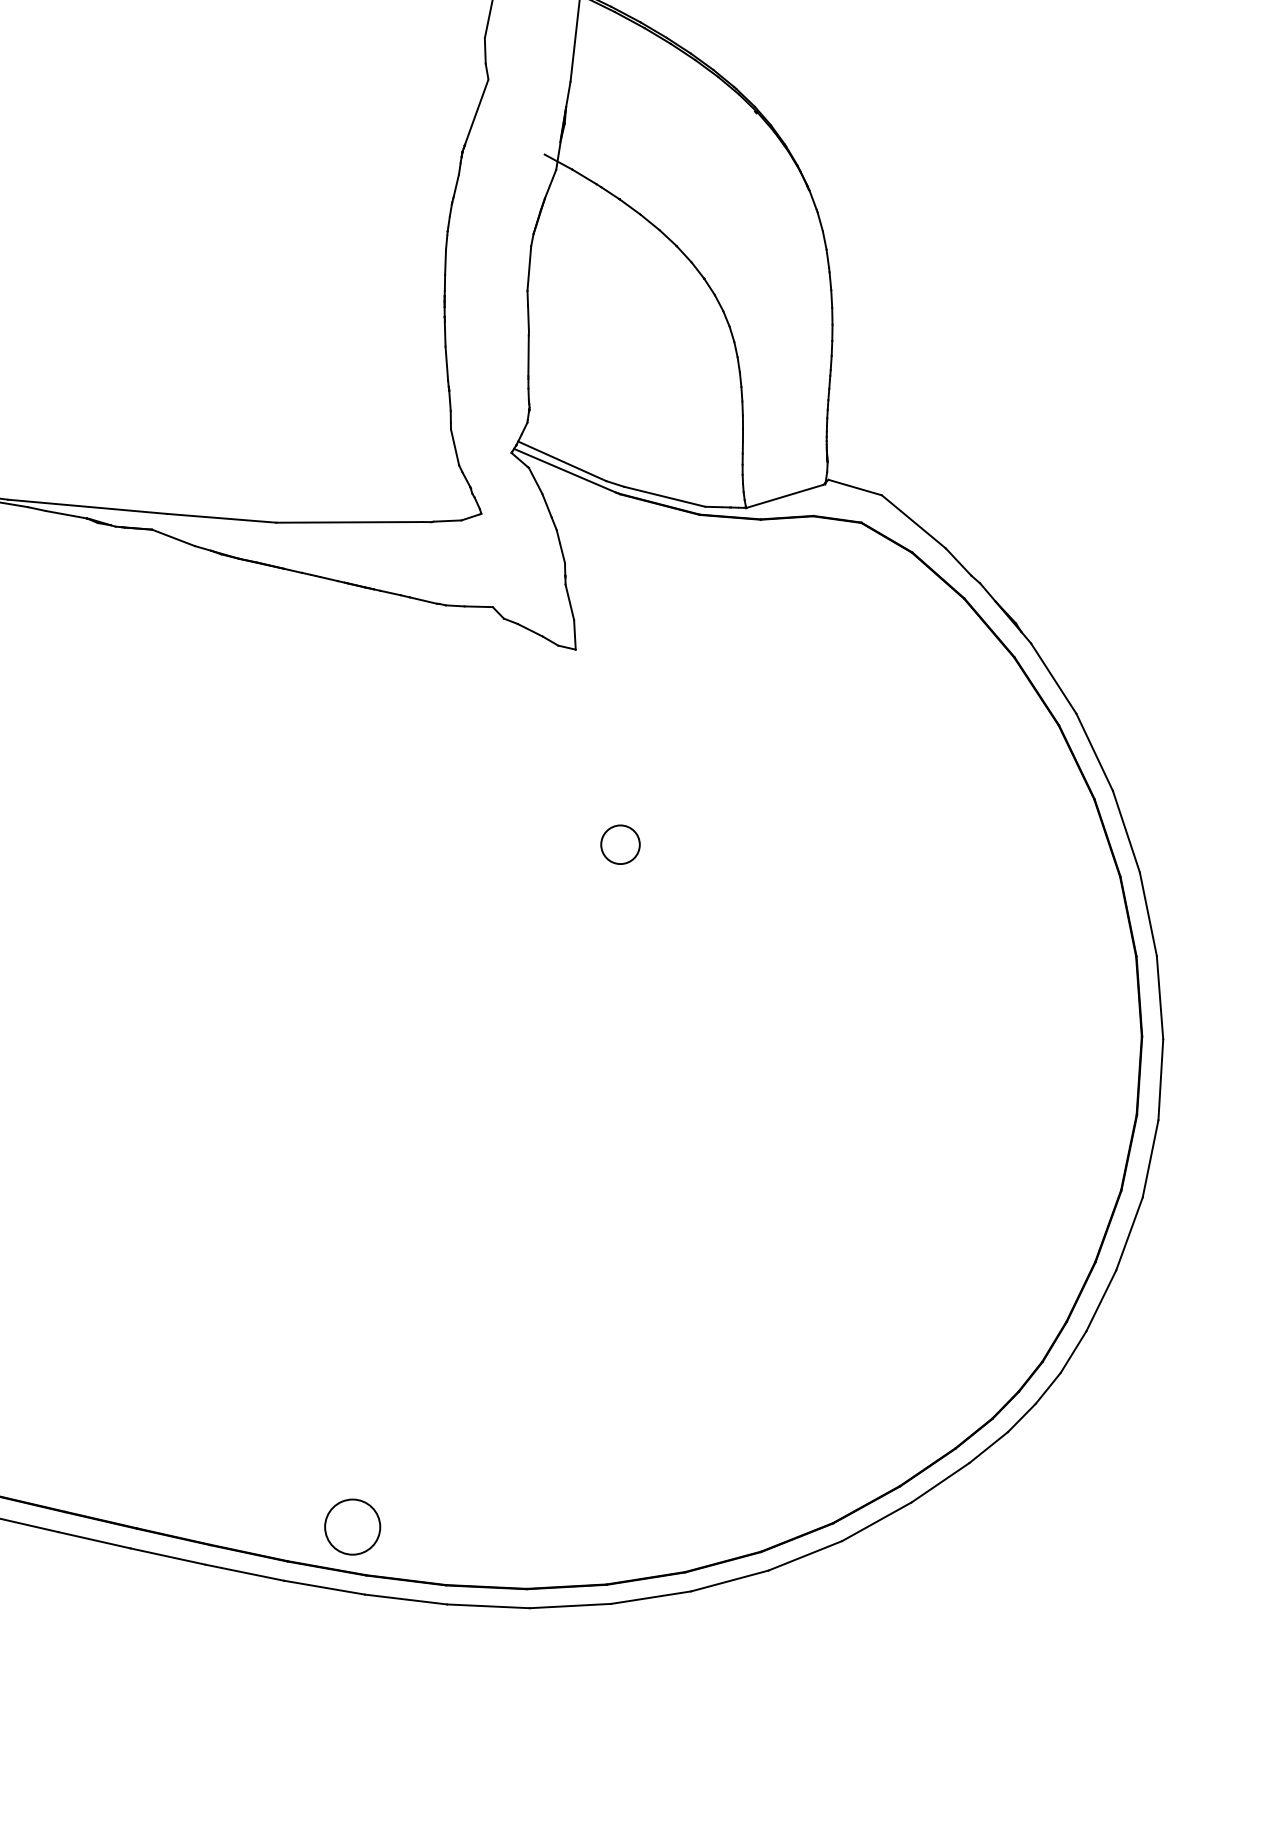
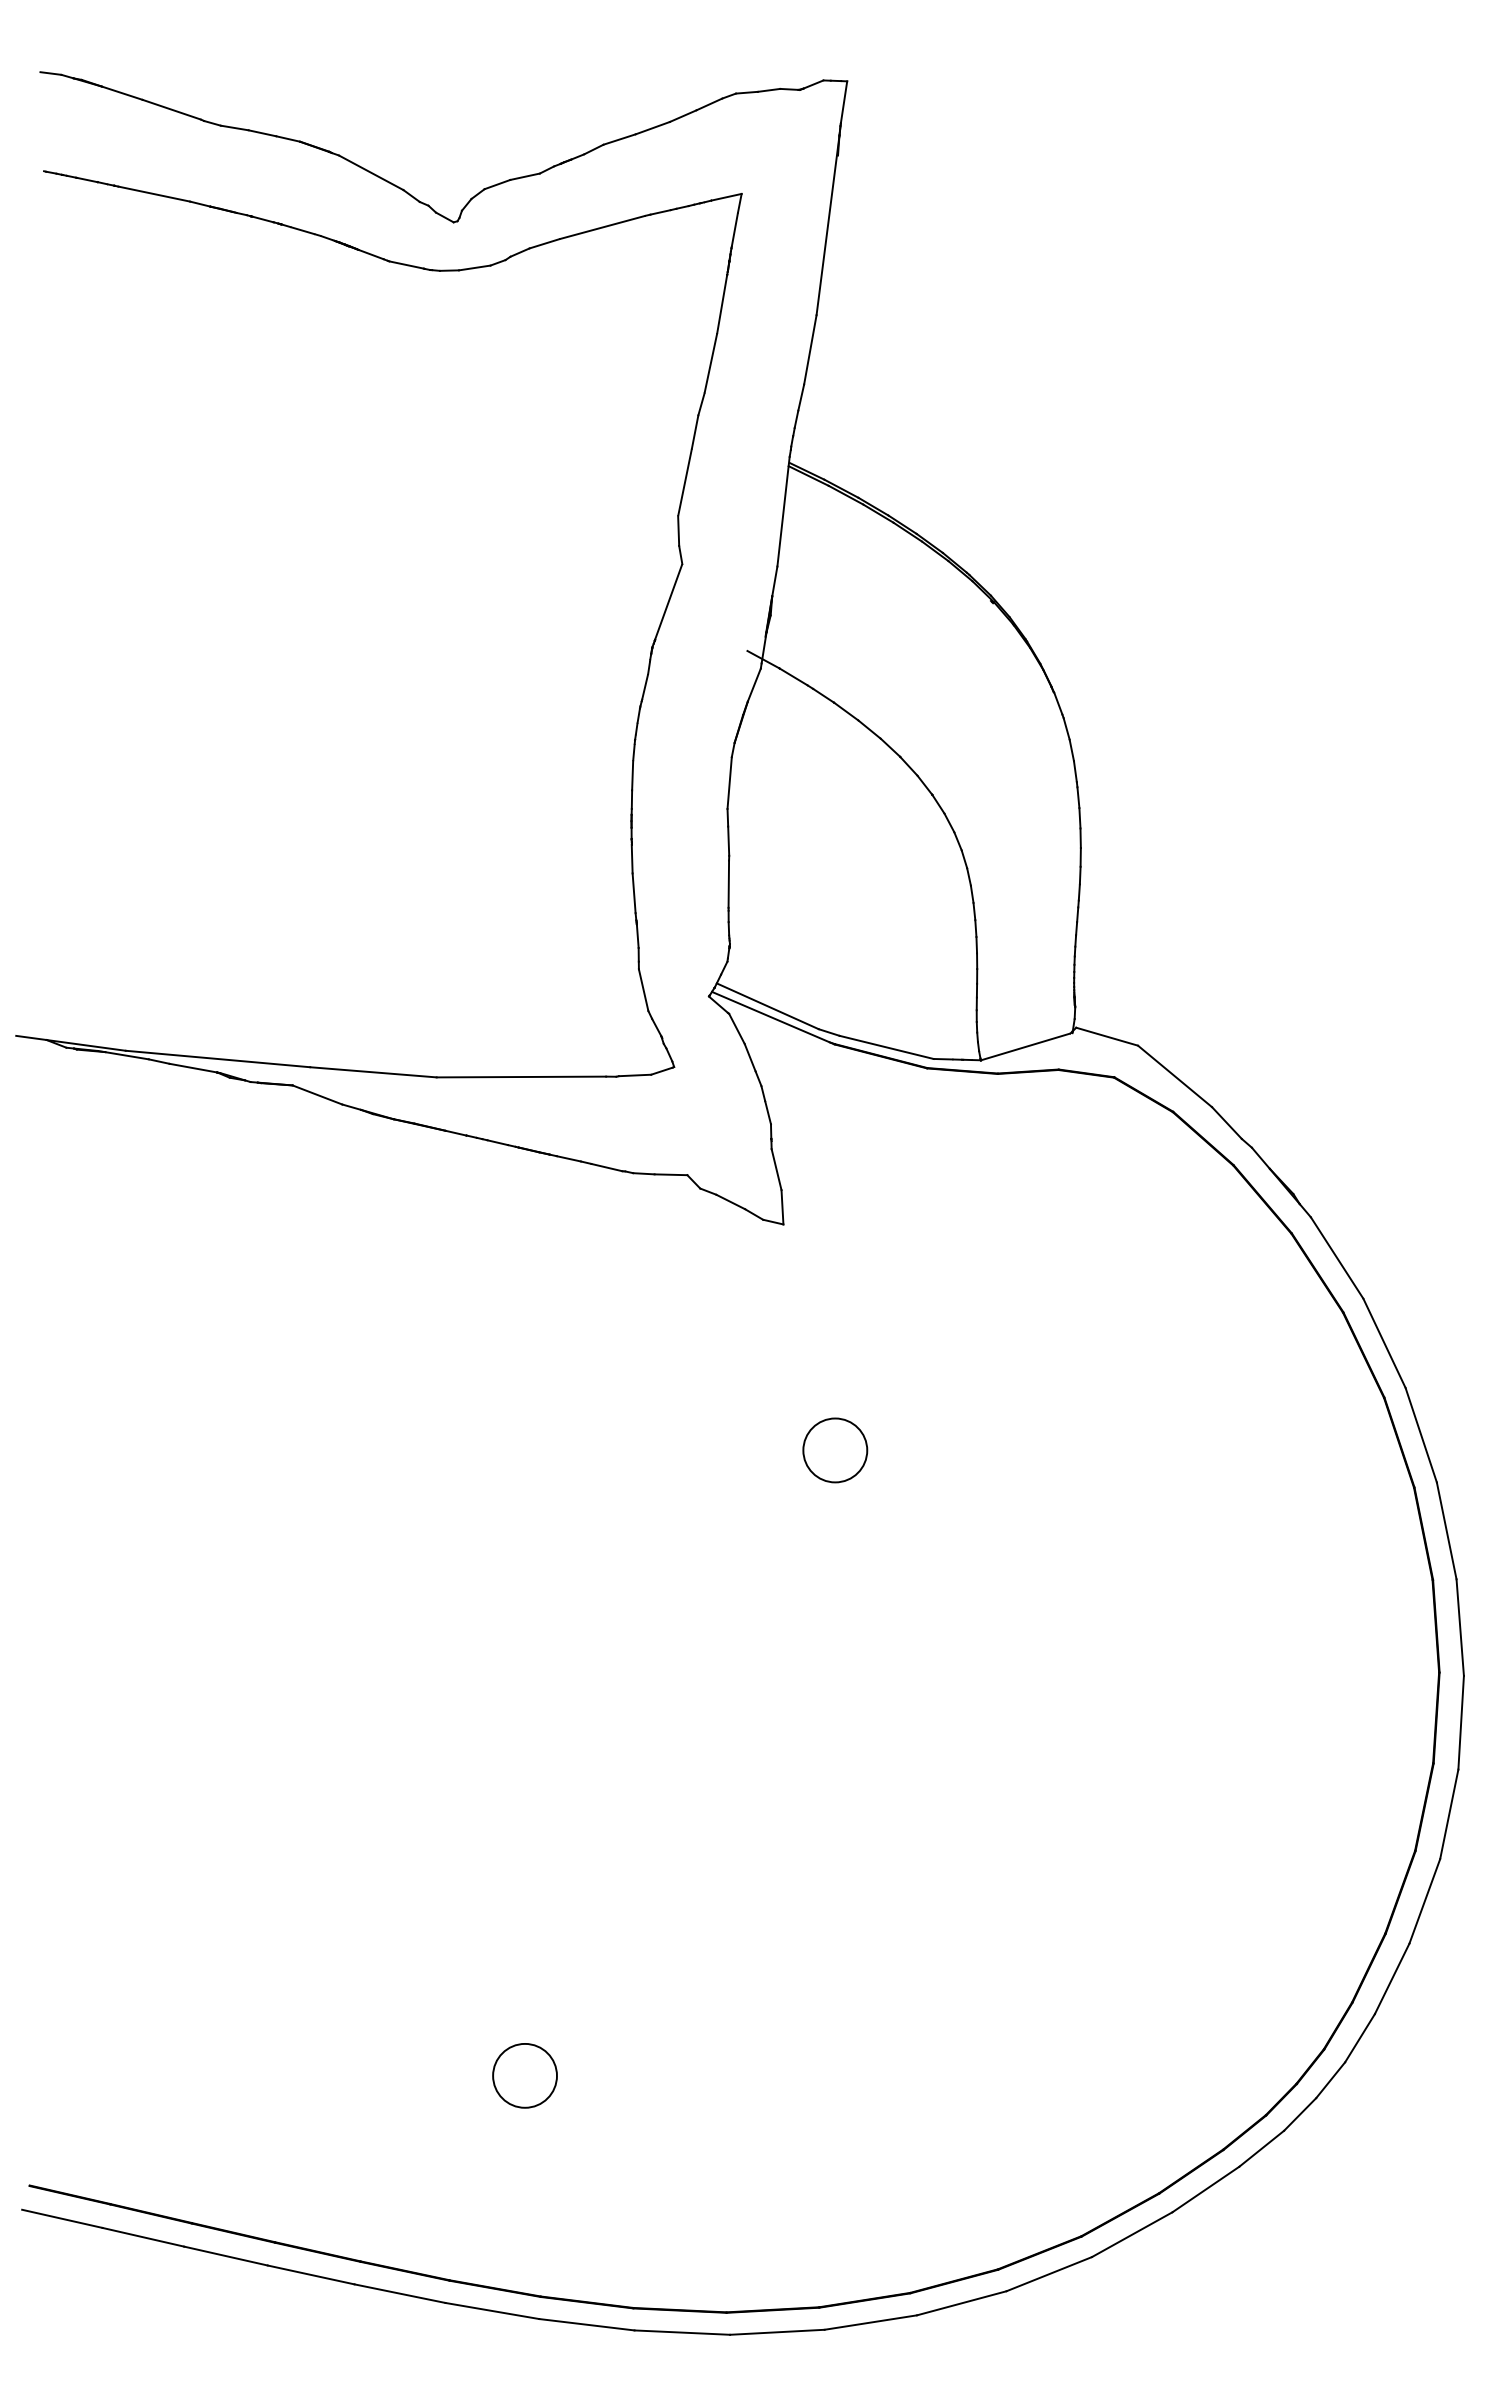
circle: (620, 844) -> (835, 1450), size x1.43
circle: (352, 1526) -> (524, 2075), moved

